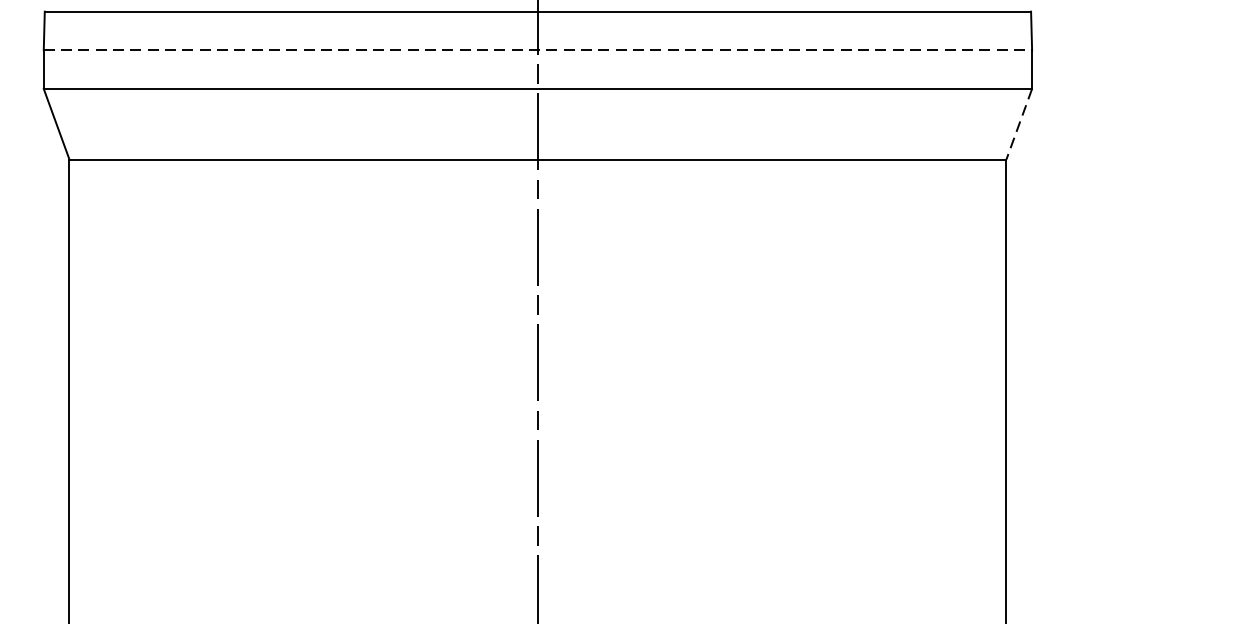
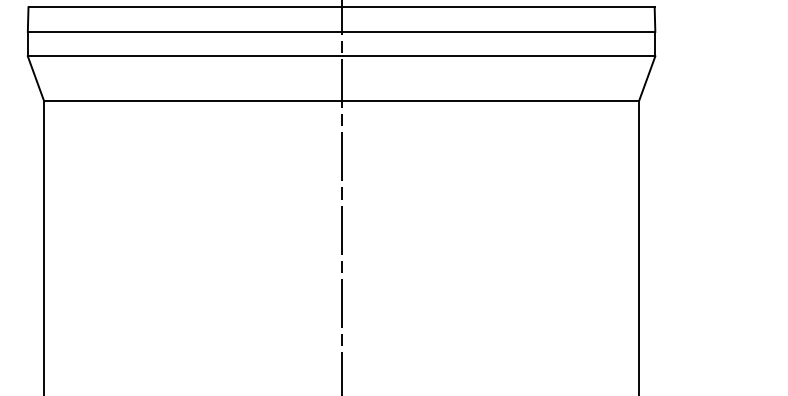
line: (537, 49) -> (341, 31), dashed -> solid
line: (1019, 123) -> (647, 78), dashed -> solid

